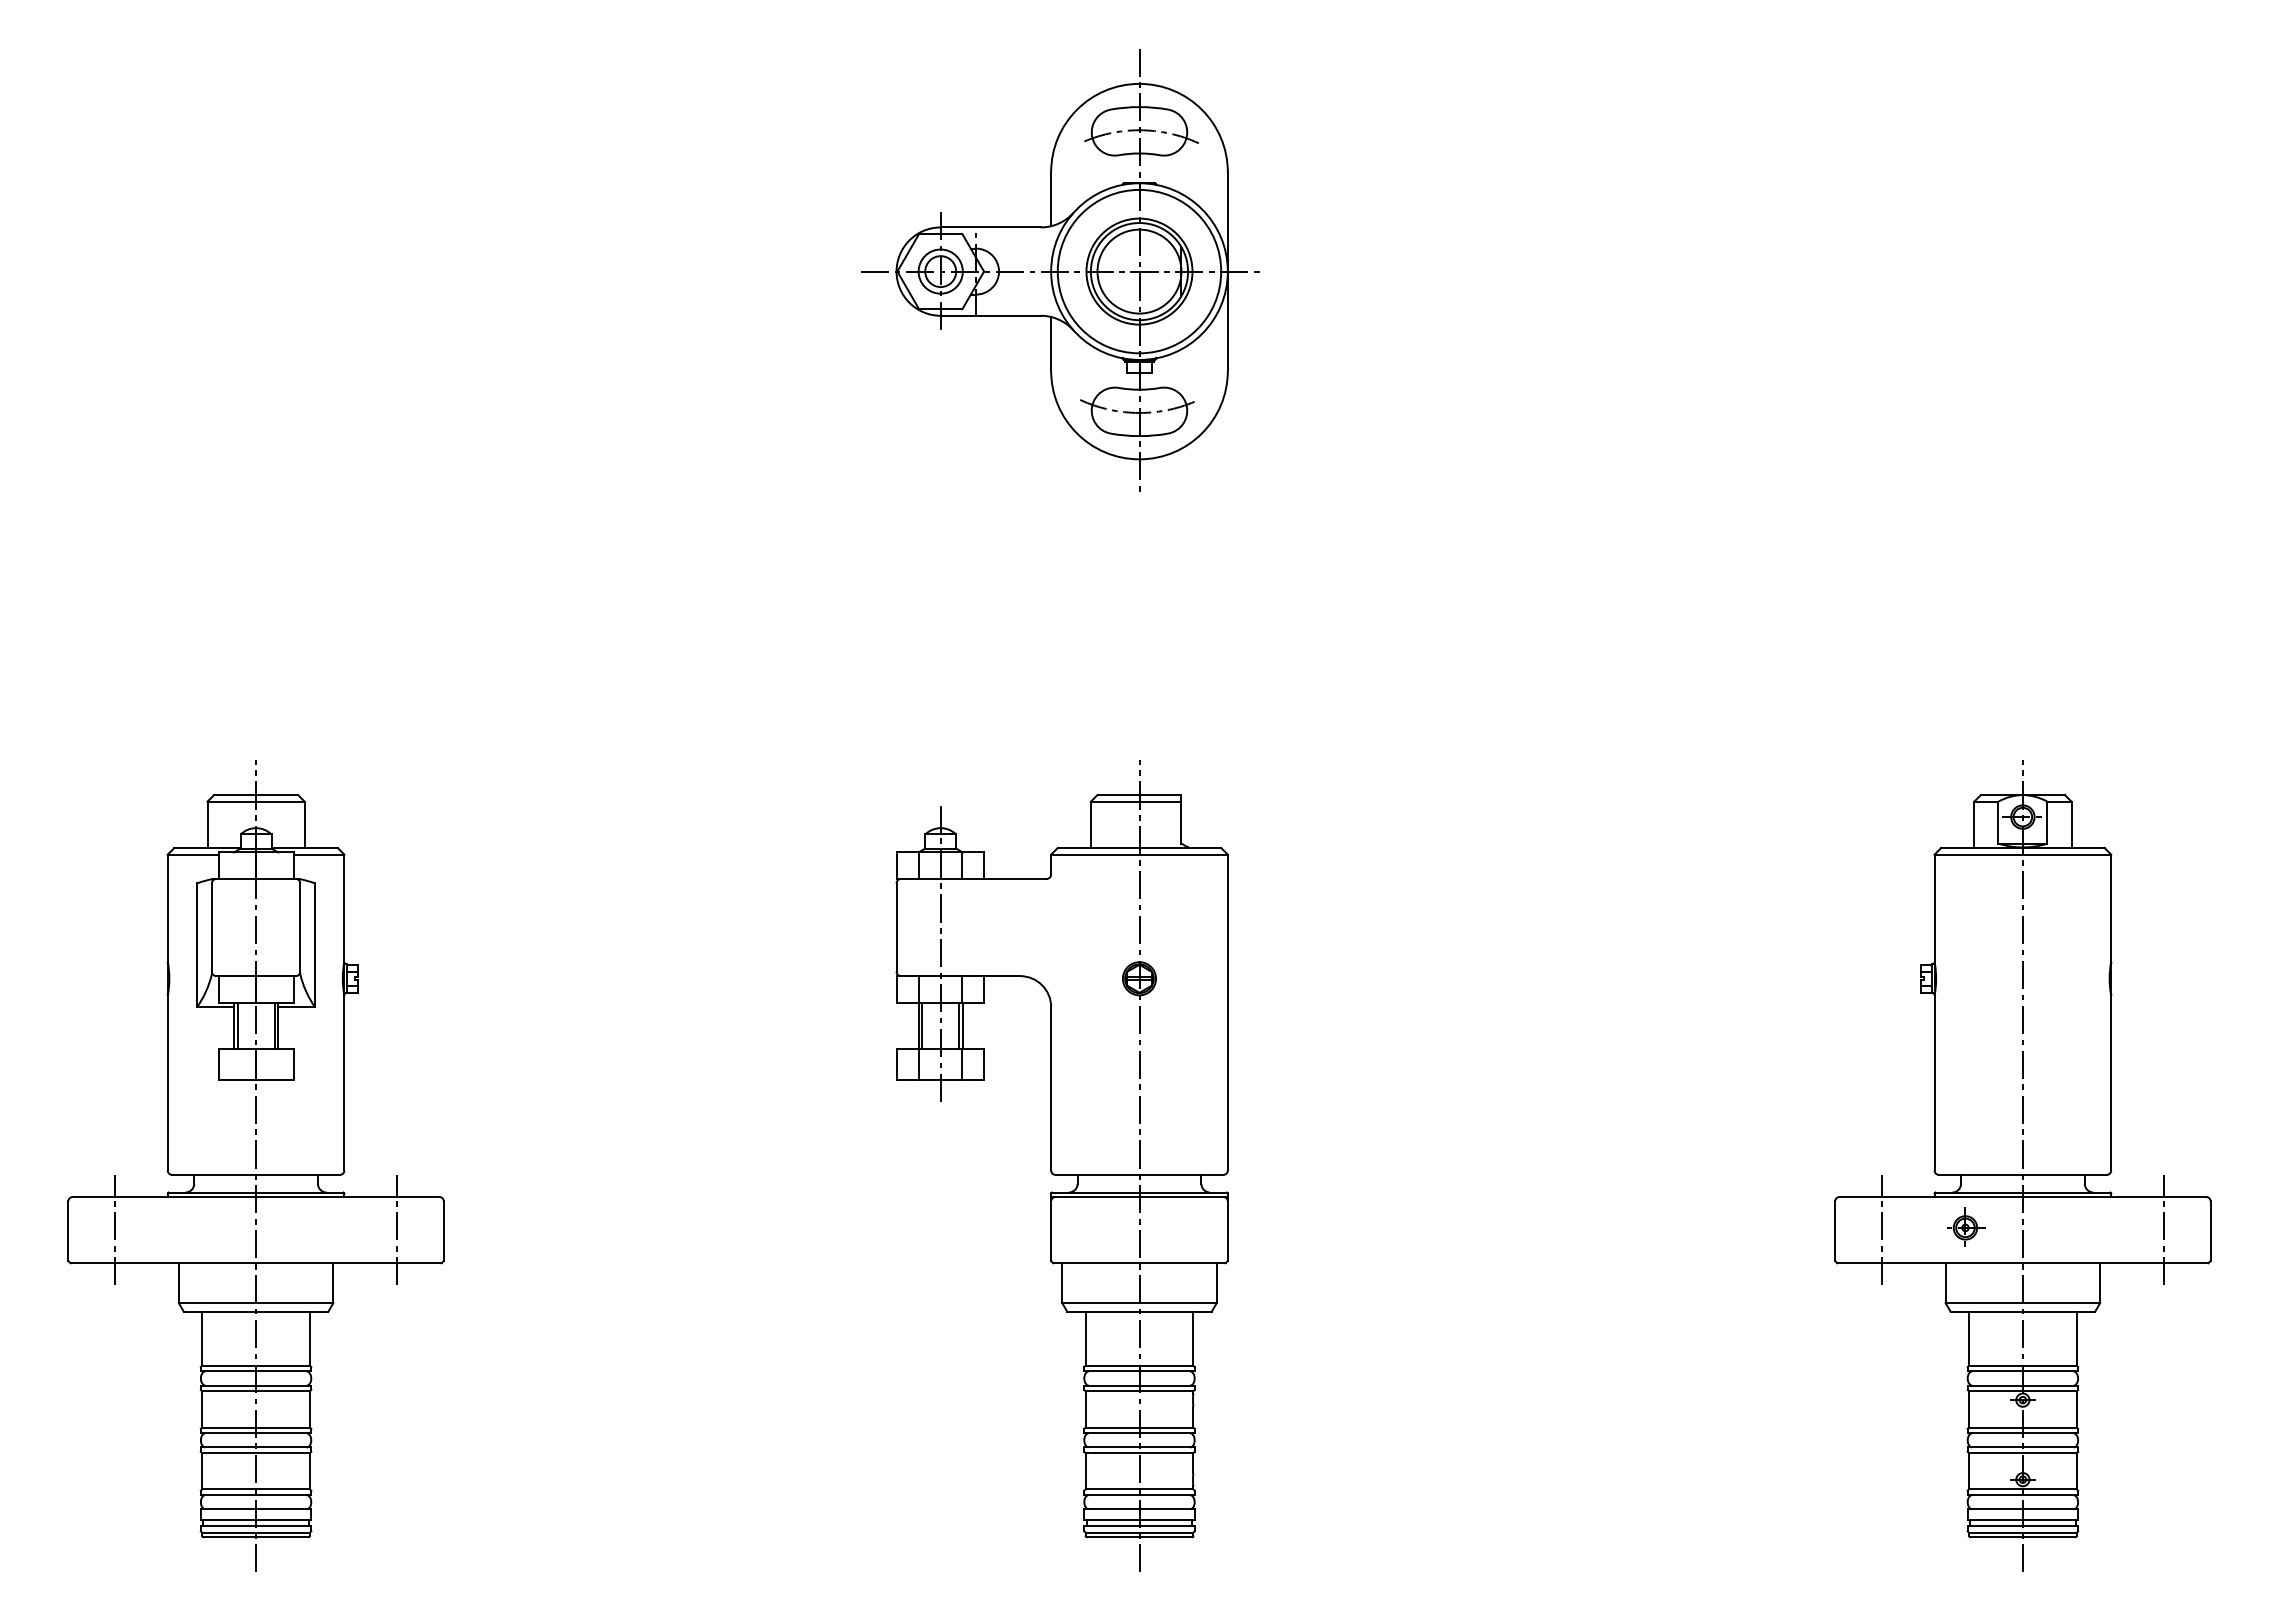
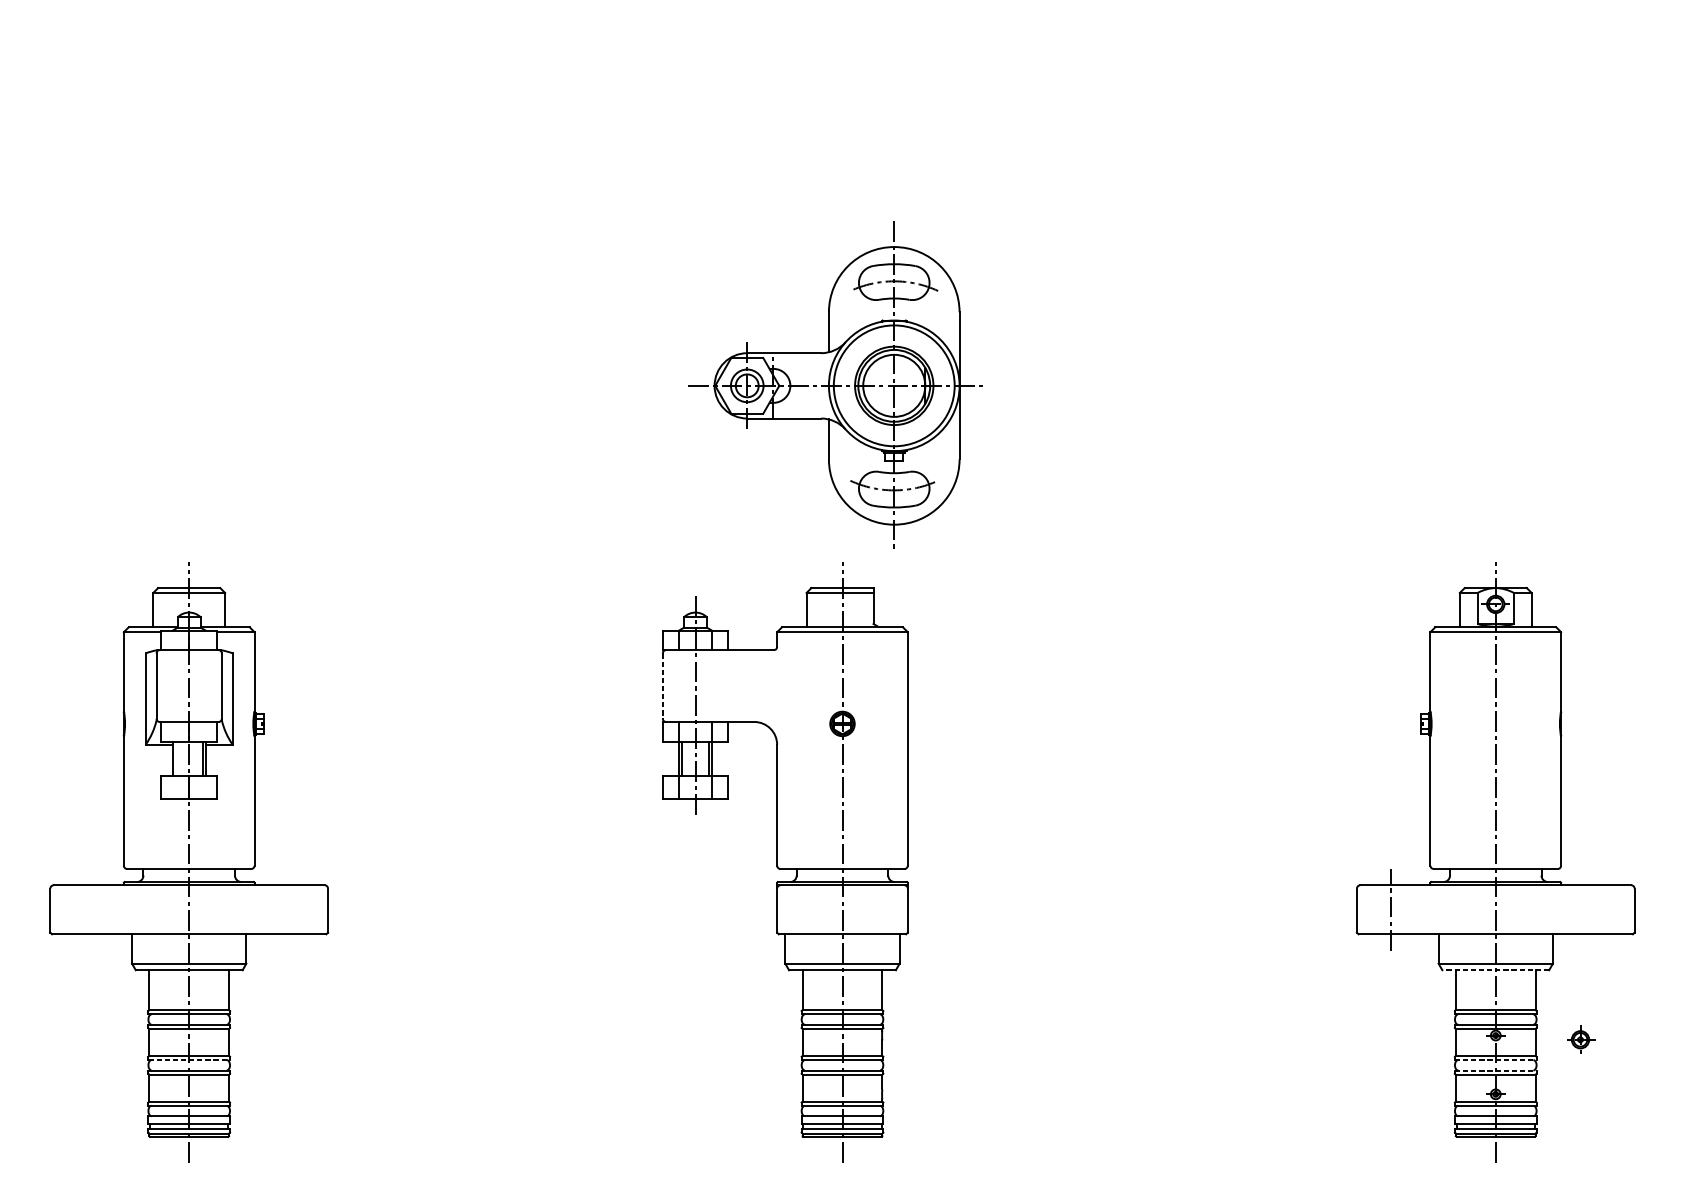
part: (1060, 270) -> (835, 385), moved
line: (896, 928) -> (662, 686), solid -> dashed
line: (237, 1025) -> (175, 758), removed
part: (1966, 1226) -> (1581, 1038), moved
line: (114, 1229) -> (84, 909), removed
line: (397, 1229) -> (293, 909), removed
line: (2164, 1229) -> (1600, 909), removed
line: (2022, 1311) -> (1495, 969), solid -> dashed
line: (256, 1433) -> (189, 1060), solid -> dashed
line: (2023, 1433) -> (1496, 1060), solid -> dashed
line: (2023, 1447) -> (1496, 1070), solid -> dashed

